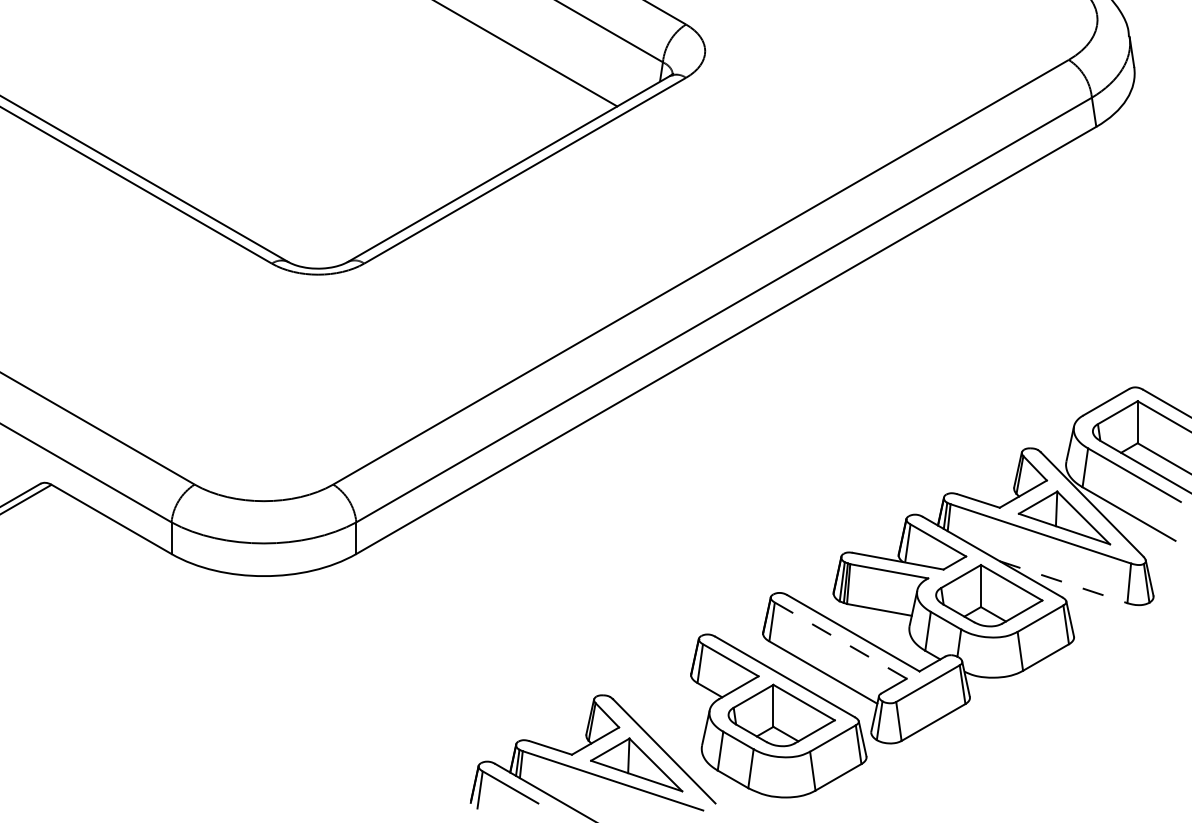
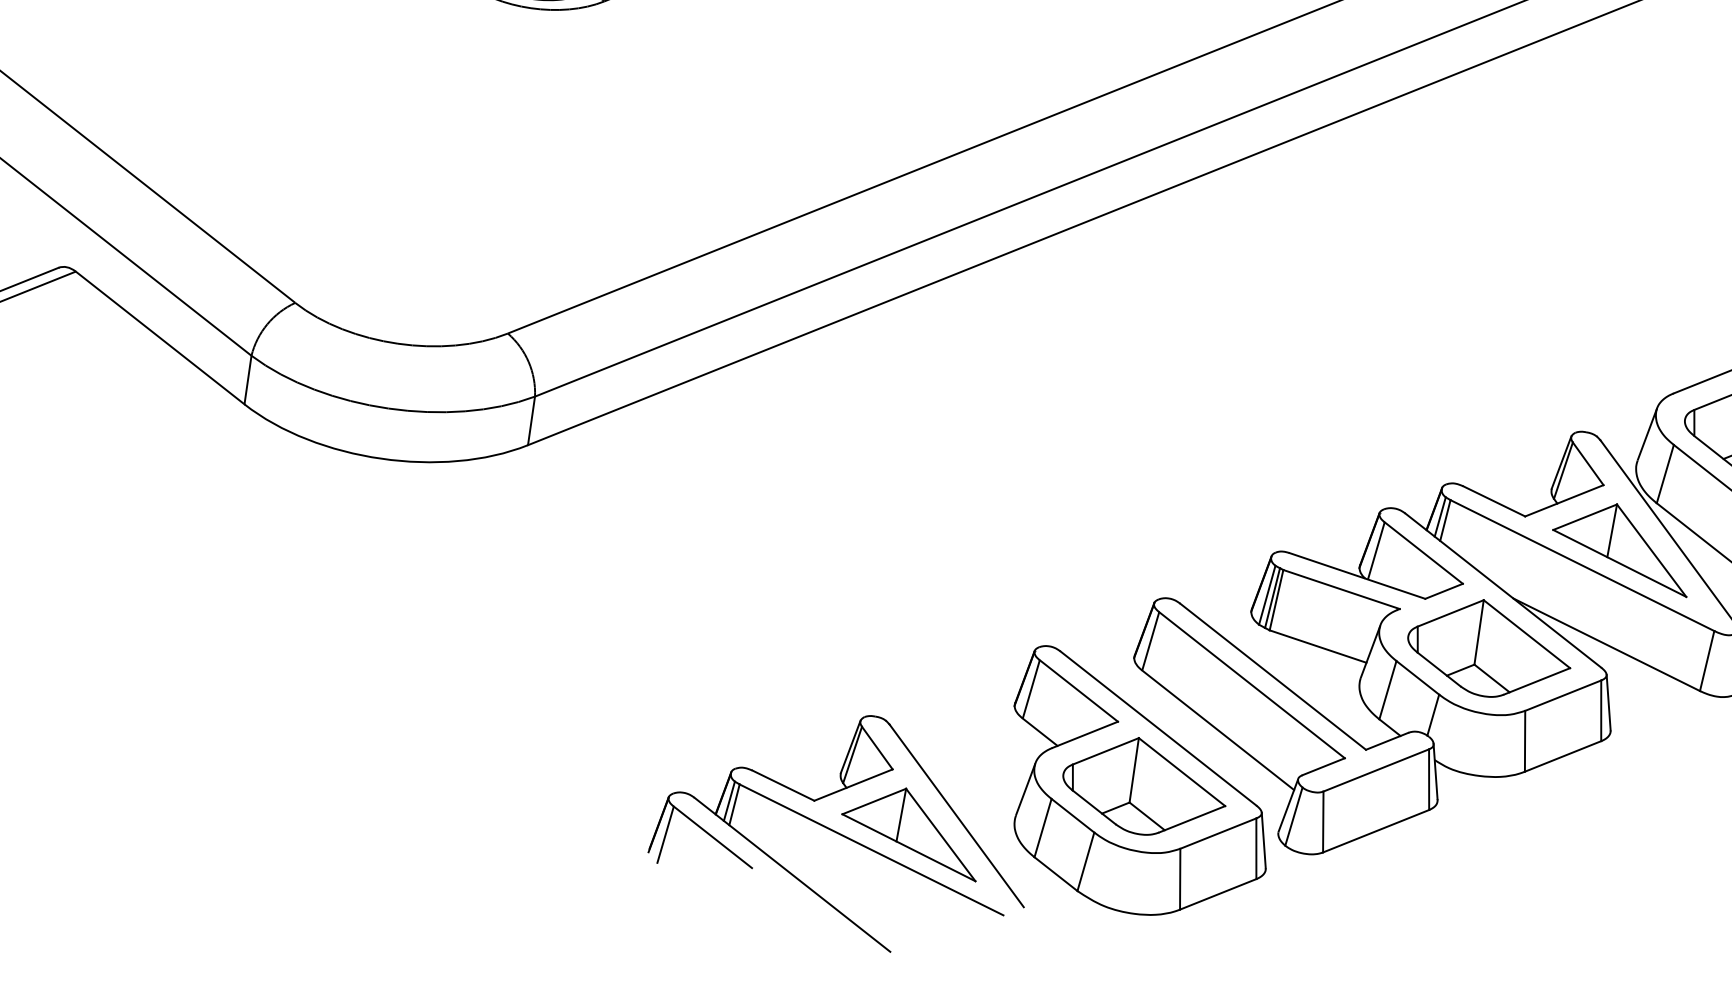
line: (1064, 582) -> (1608, 645), dashed -> solid
line: (840, 640) -> (1251, 684), dashed -> solid

